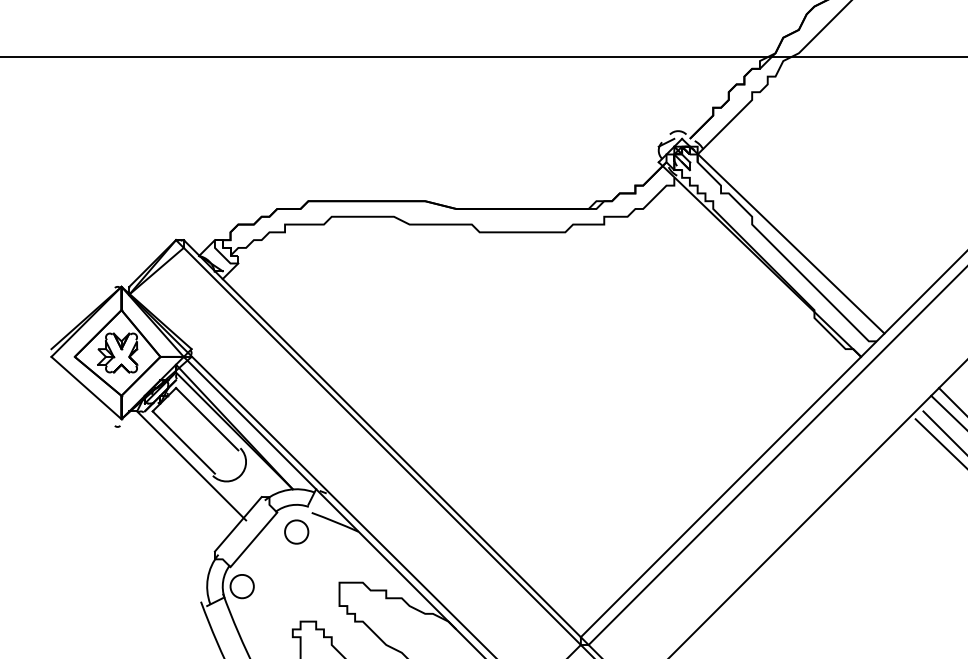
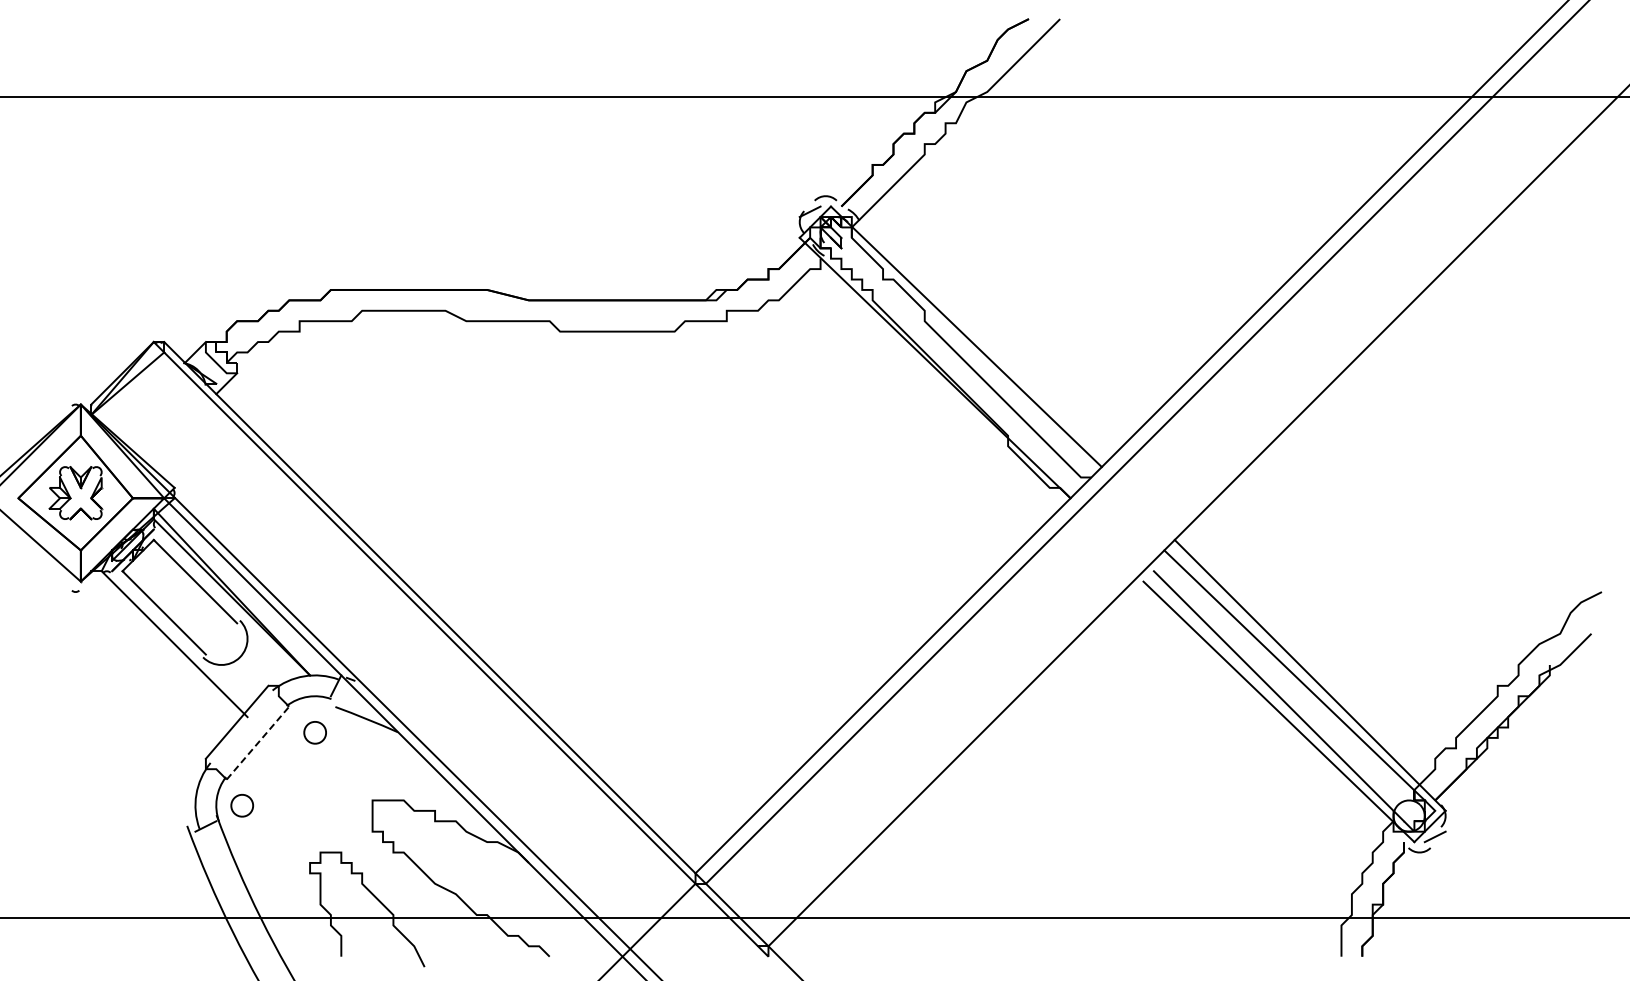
part: (296, 531) -> (314, 732), size x0.7
line: (254, 539) -> (258, 742), solid -> dashed
part: (241, 586) -> (241, 805), size x0.7

